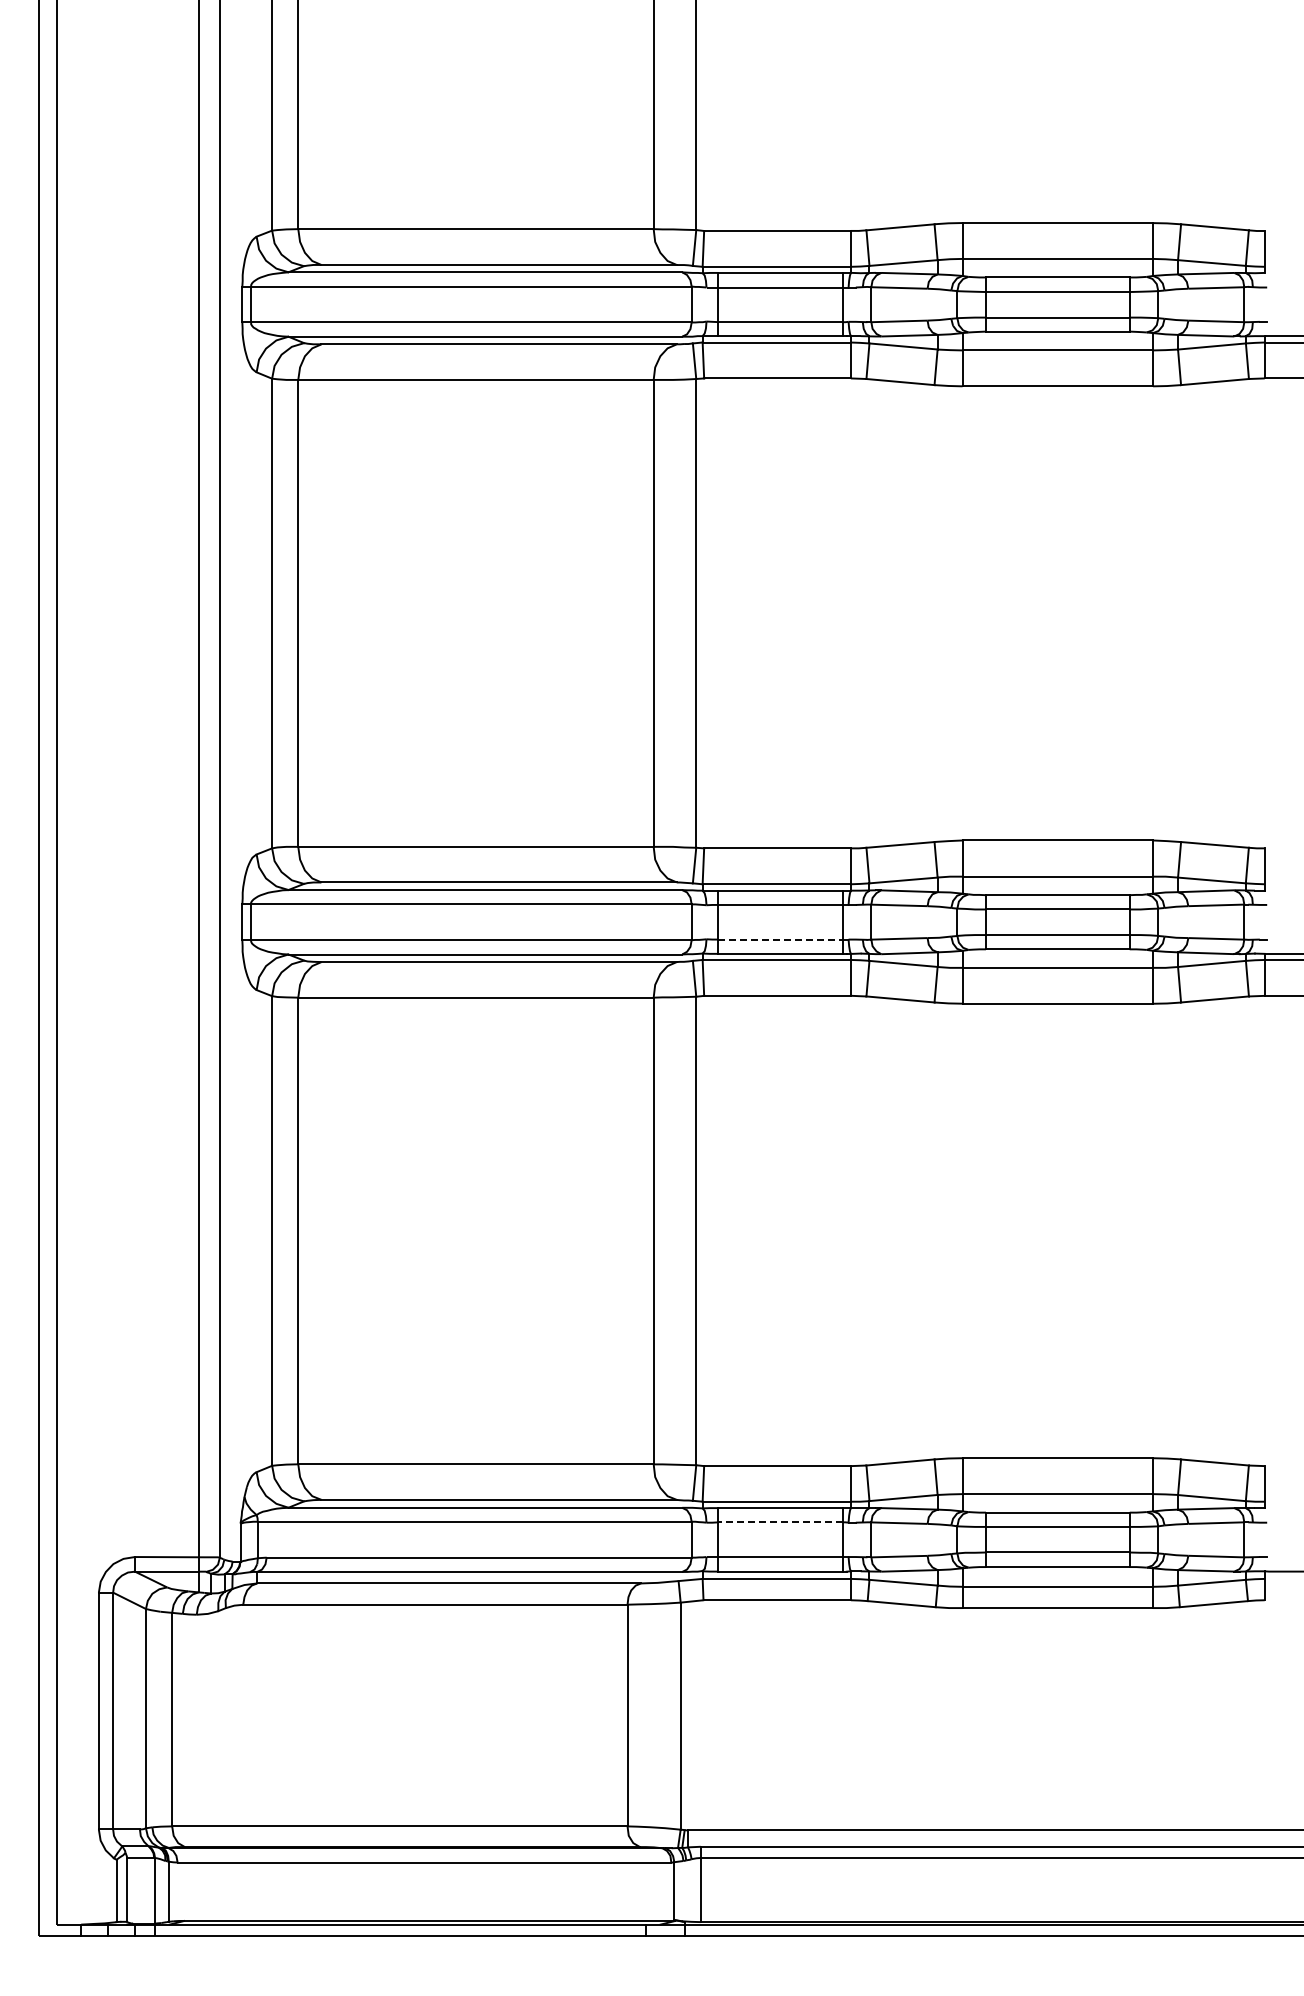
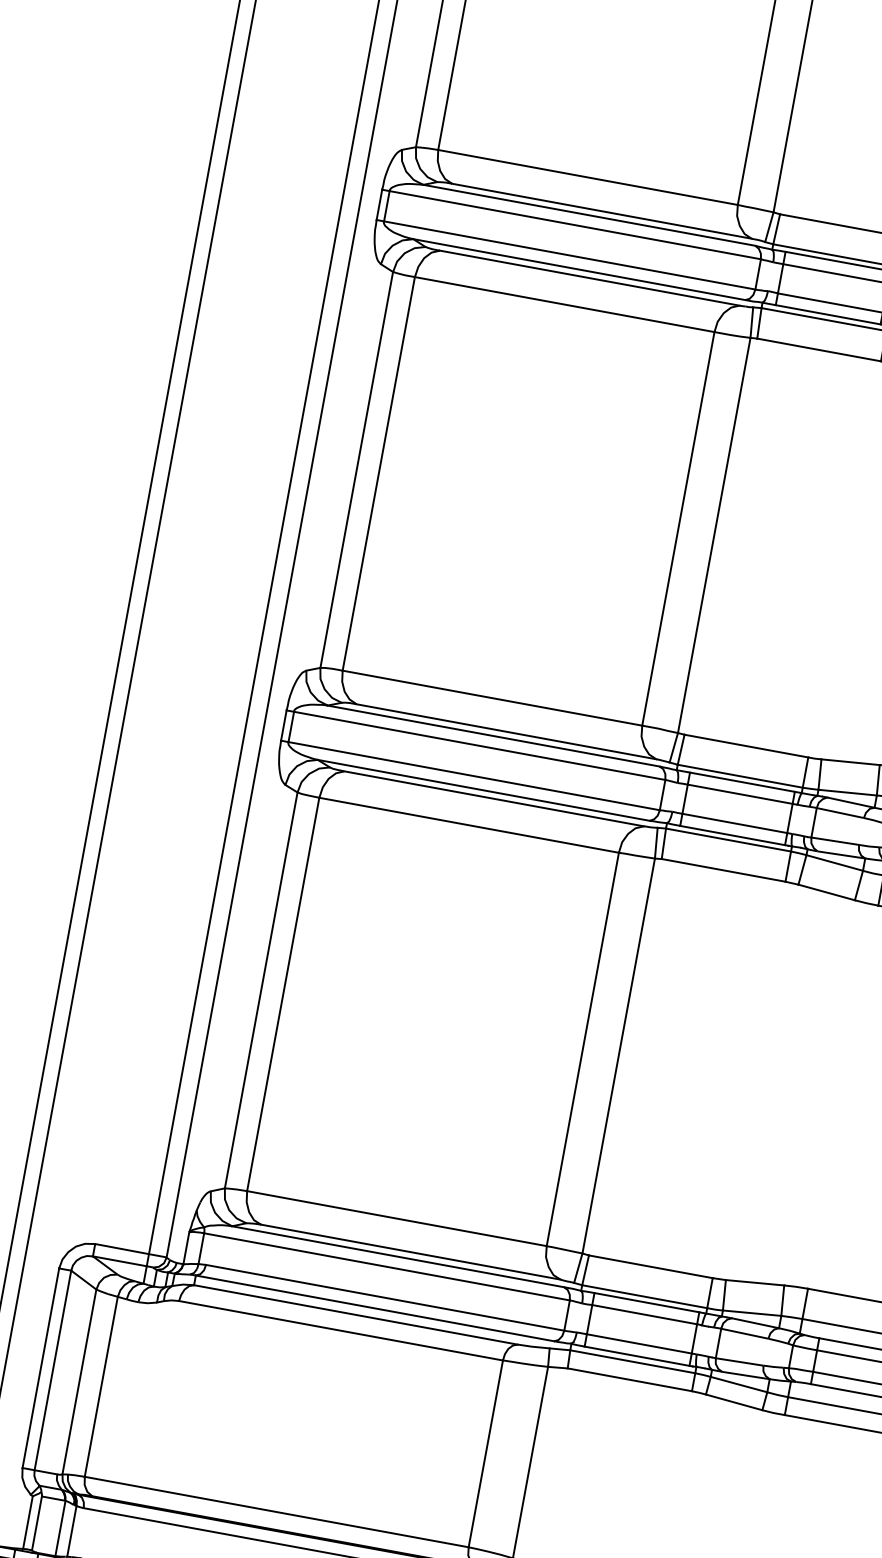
line: (781, 939) -> (735, 823), dashed -> solid
line: (780, 1522) -> (644, 1314), dashed -> solid

